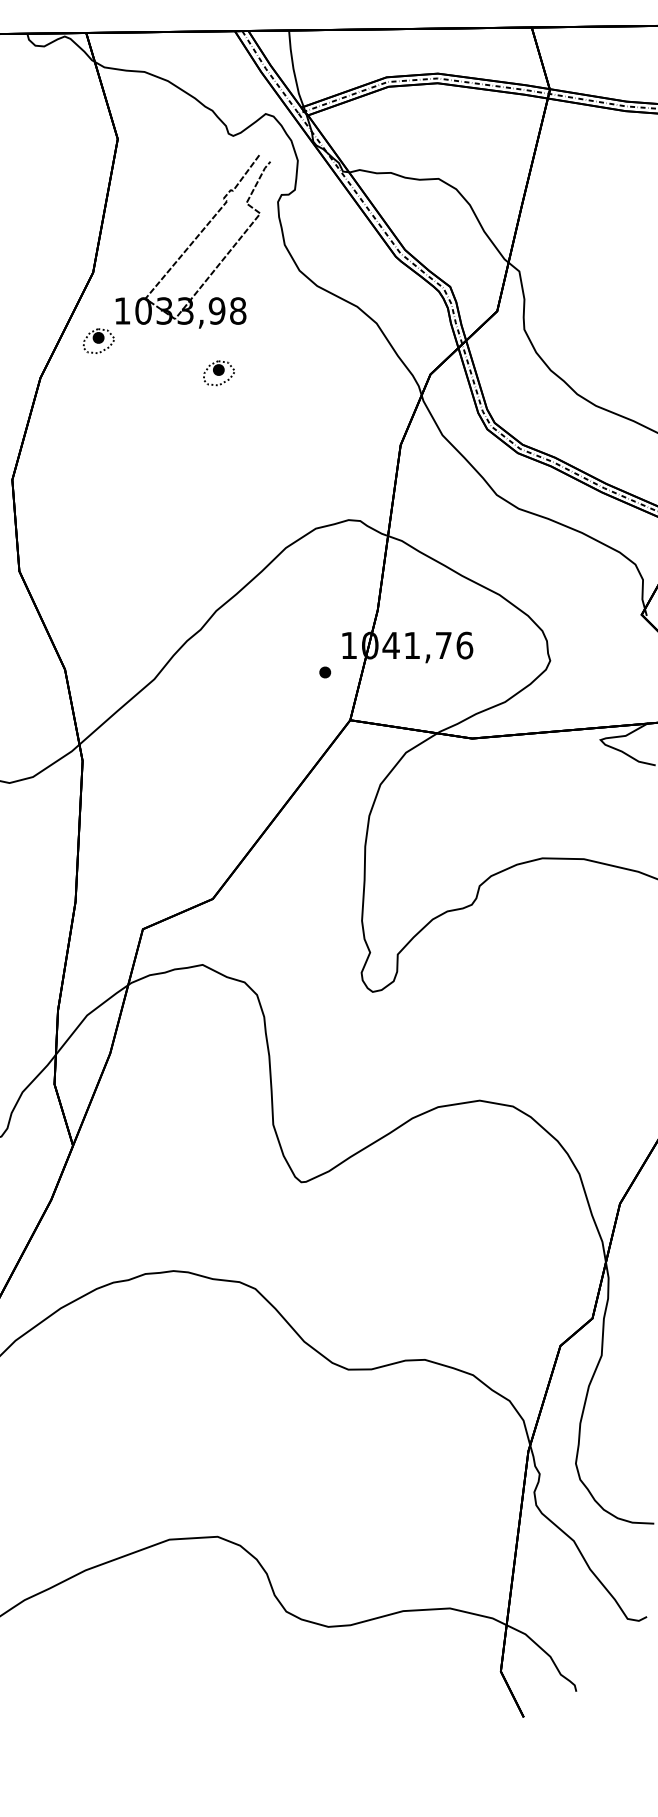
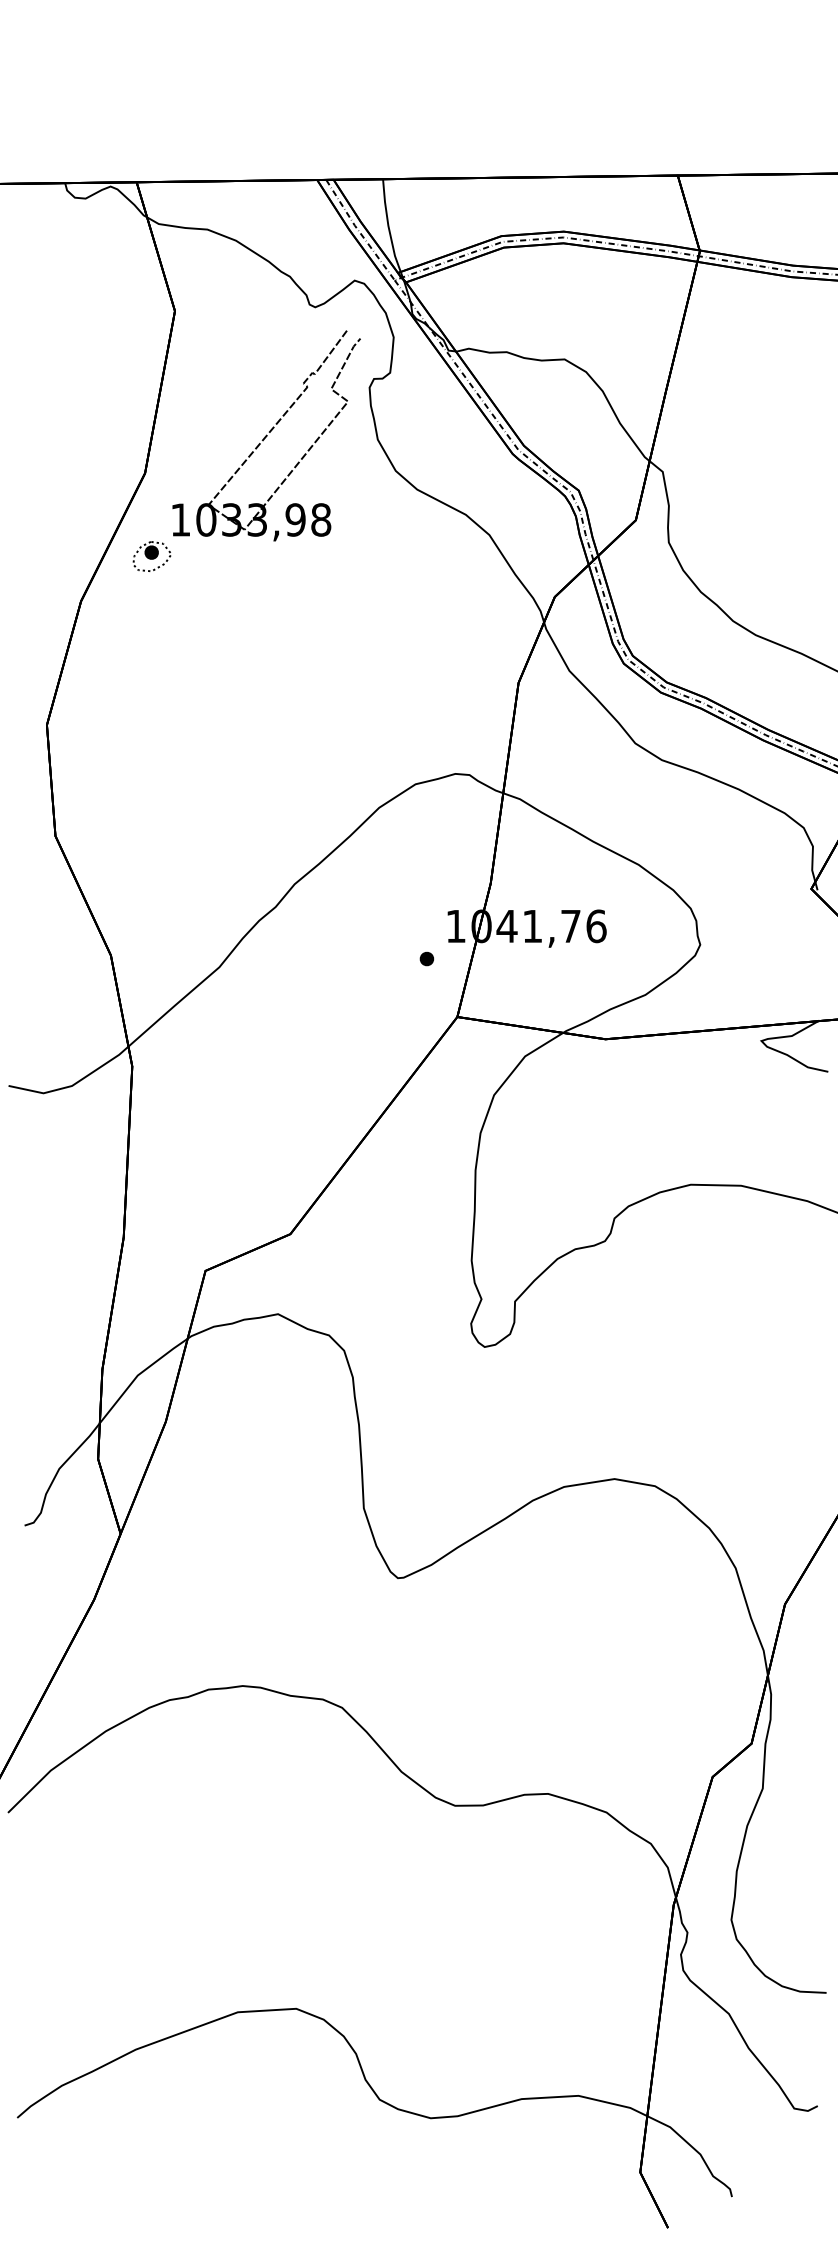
part: (218, 373) -> (297, 595), removed

